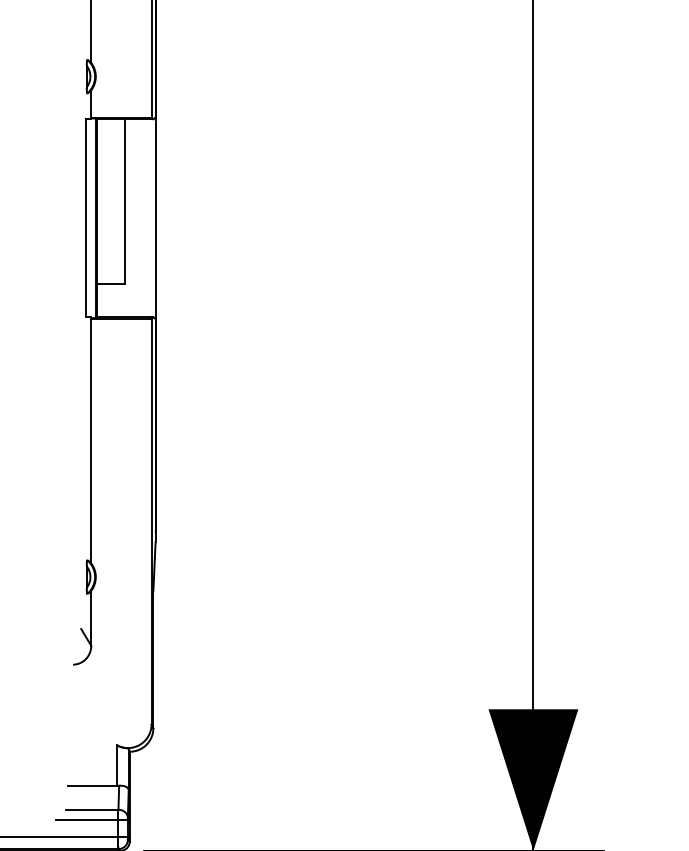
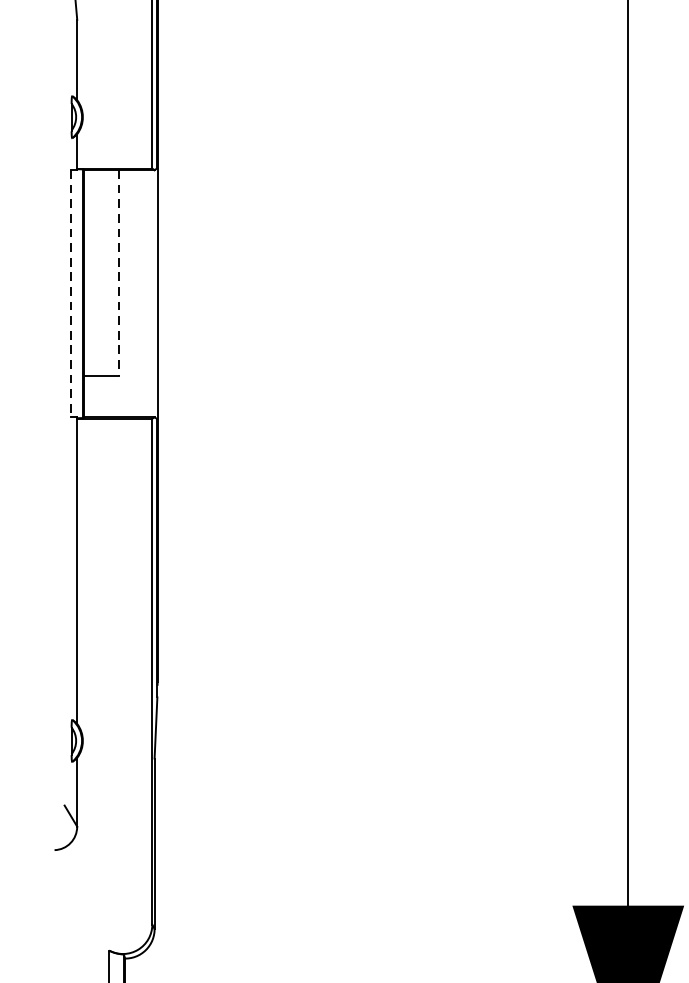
line: (125, 201) -> (119, 272), solid -> dashed
line: (86, 218) -> (71, 293), solid -> dashed

